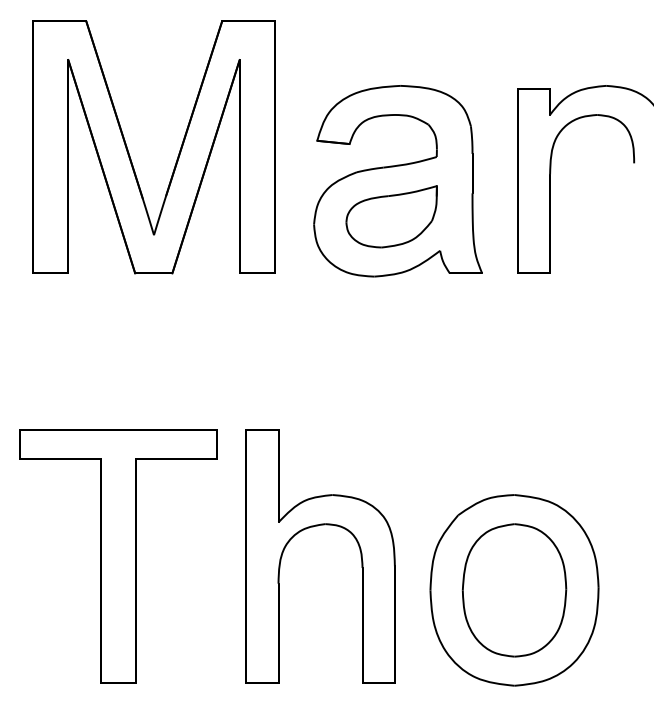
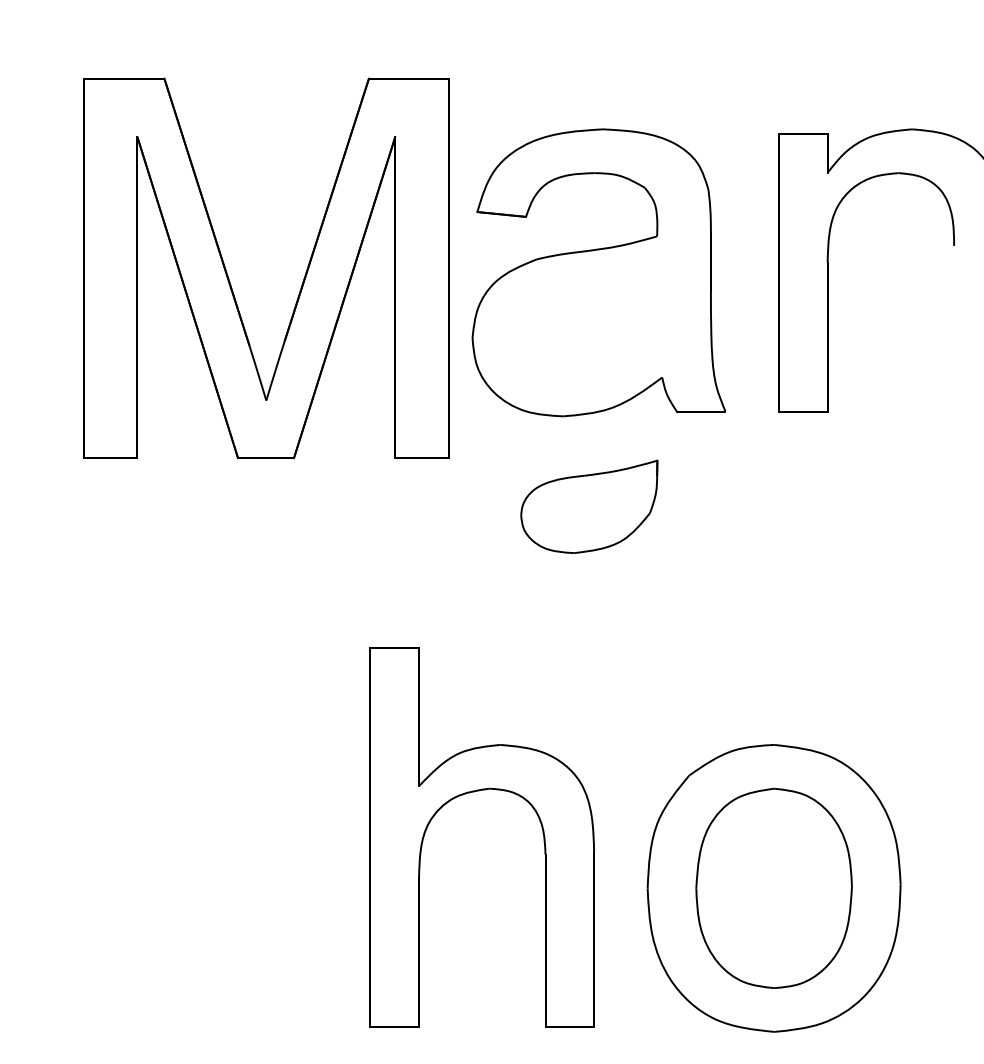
part: (130, 155) -> (230, 280), moved
part: (391, 216) -> (589, 506), moved
part: (118, 556) -> (178, 837), removed

